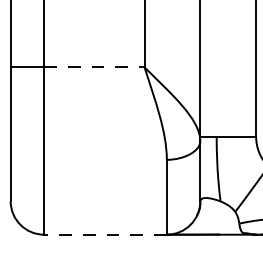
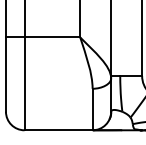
line: (94, 67) -> (52, 37), dashed -> solid
line: (105, 235) -> (58, 130), dashed -> solid

